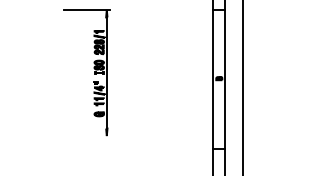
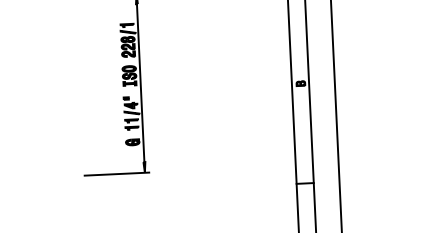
line: (86, 136) -> (116, 174), added

